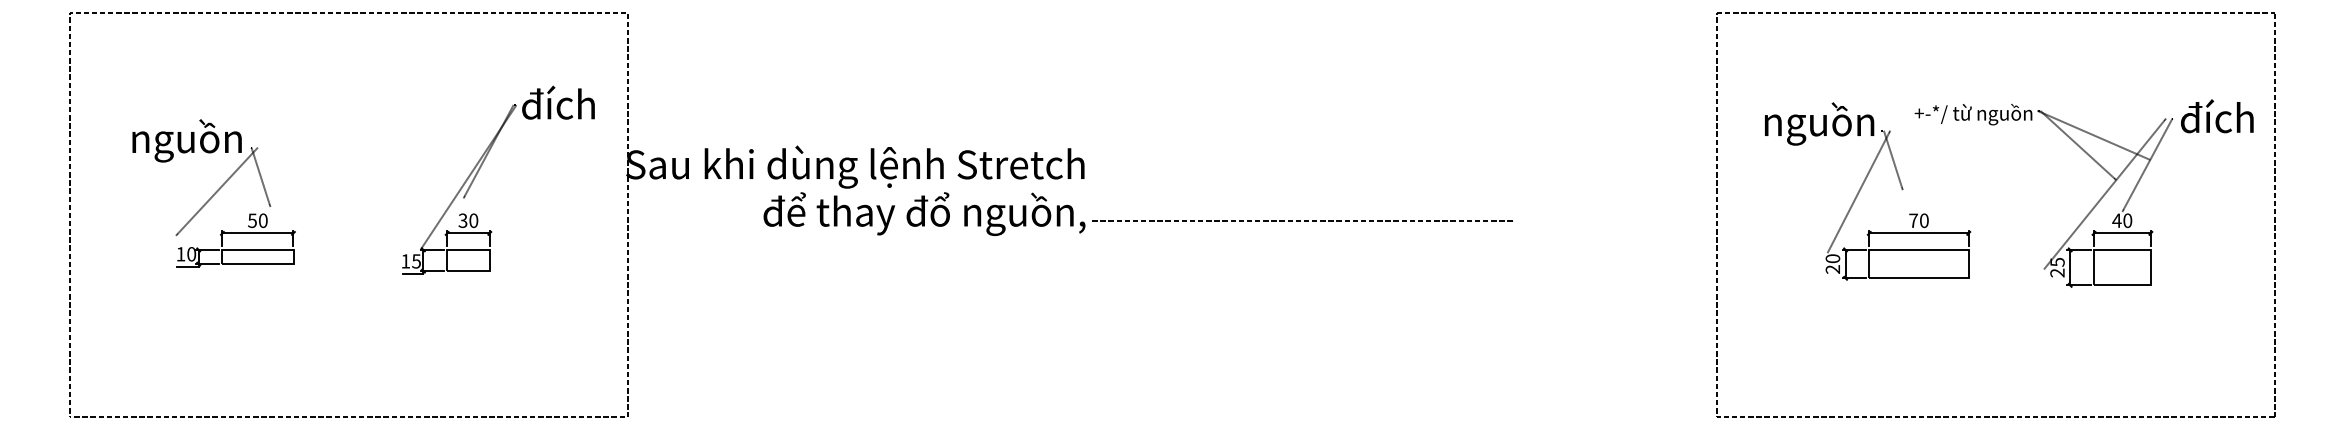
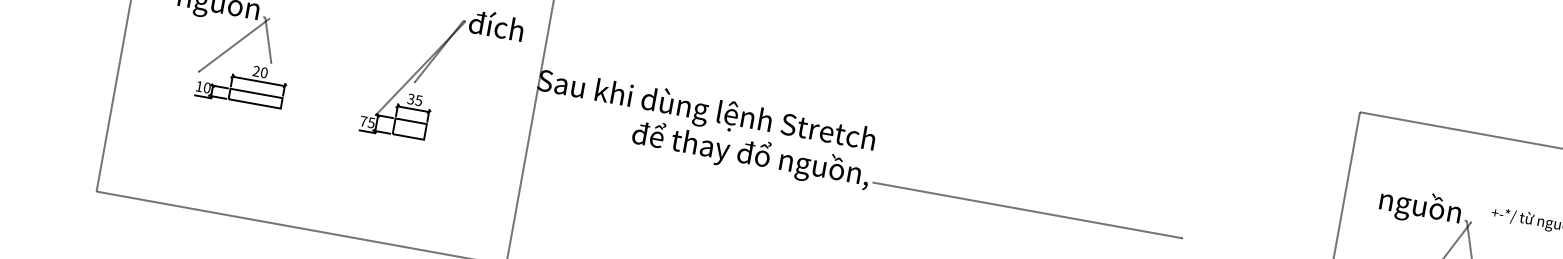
text: (252, 220) -> (256, 71), 50 -> 20
text: (473, 220) -> (418, 100), 30 -> 35
text: (405, 261) -> (363, 121), 15 -> 75

